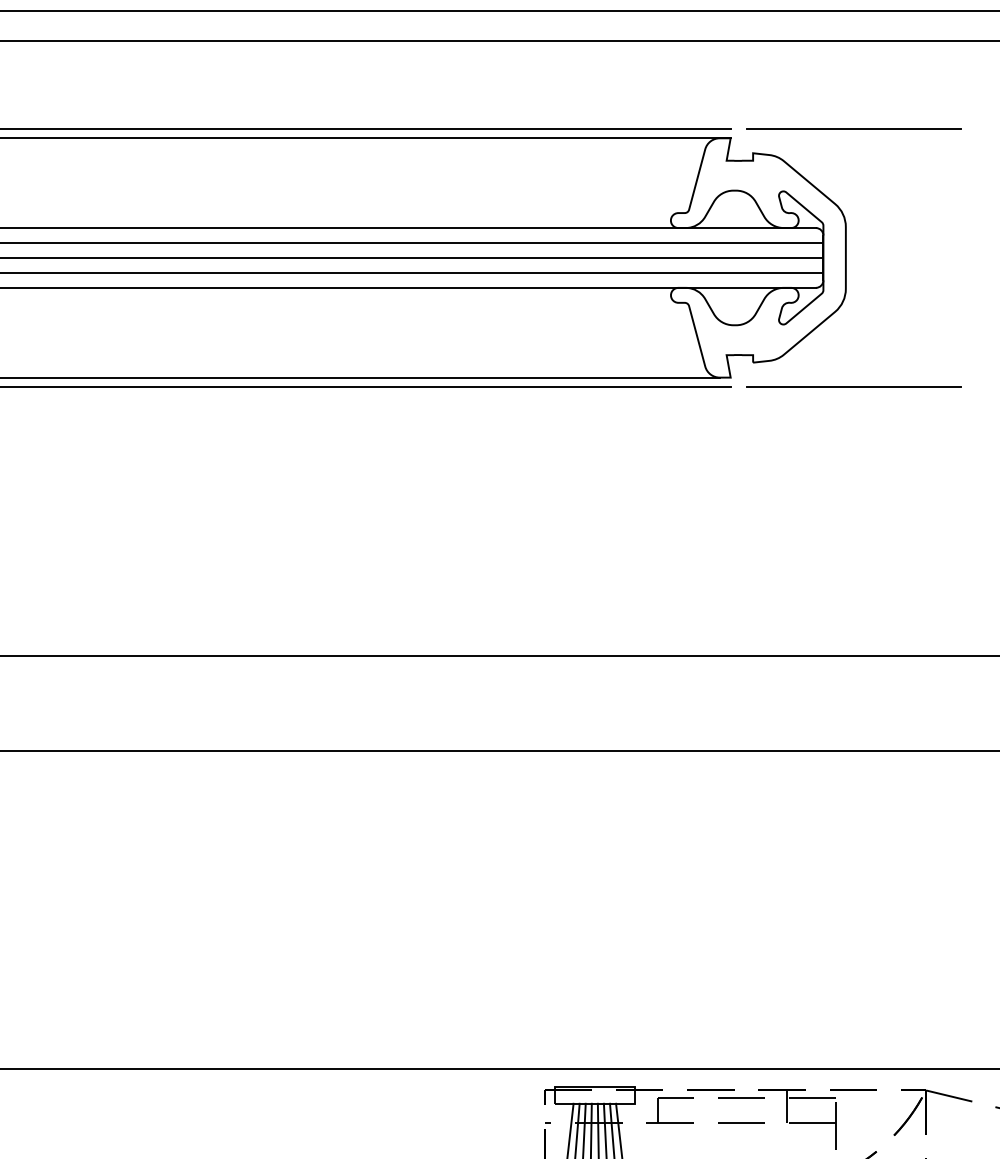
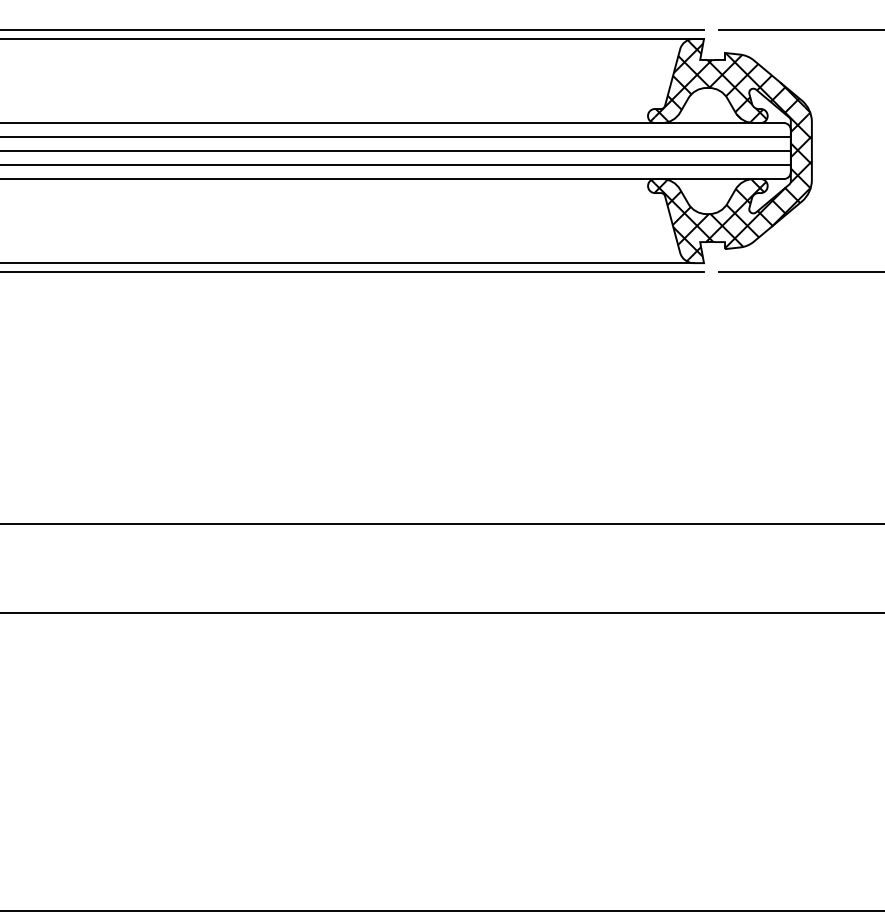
hatch: (759, 257) -> (730, 150), added

